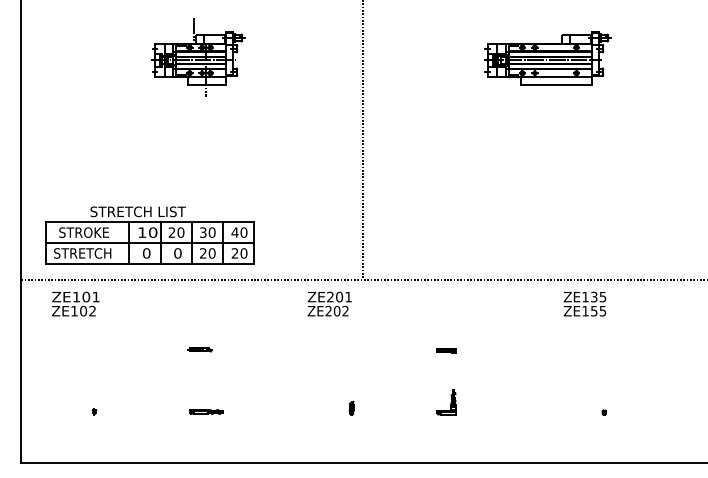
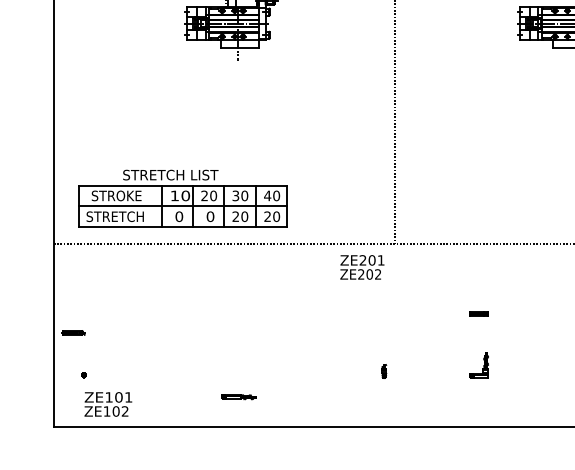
text: (75, 303) -> (108, 403), moved
part: (199, 349) -> (73, 332), moved
part: (94, 411) -> (84, 374), moved
part: (206, 411) -> (239, 396), moved

